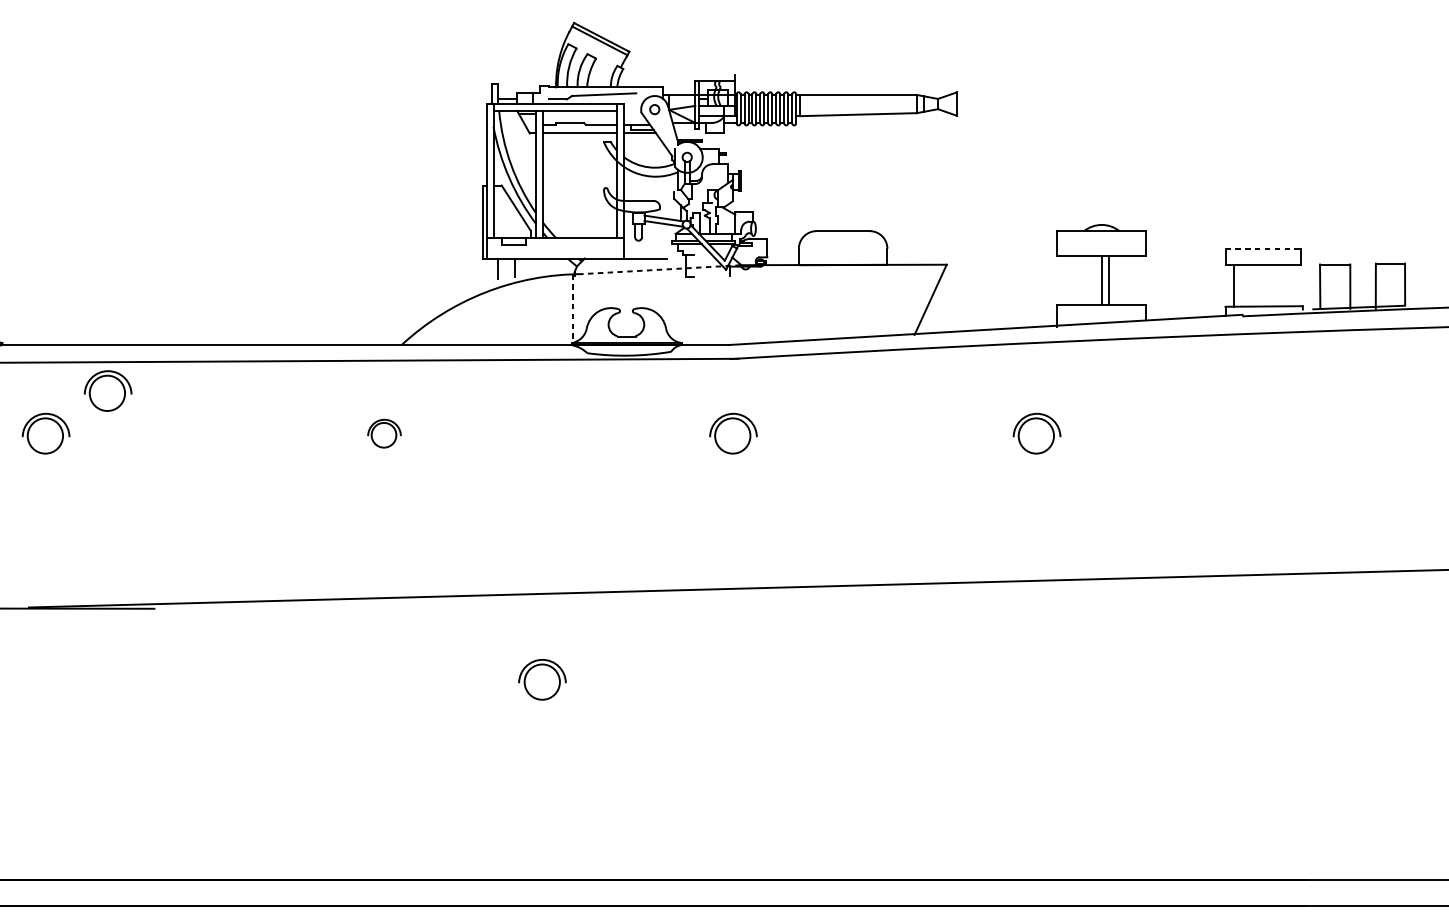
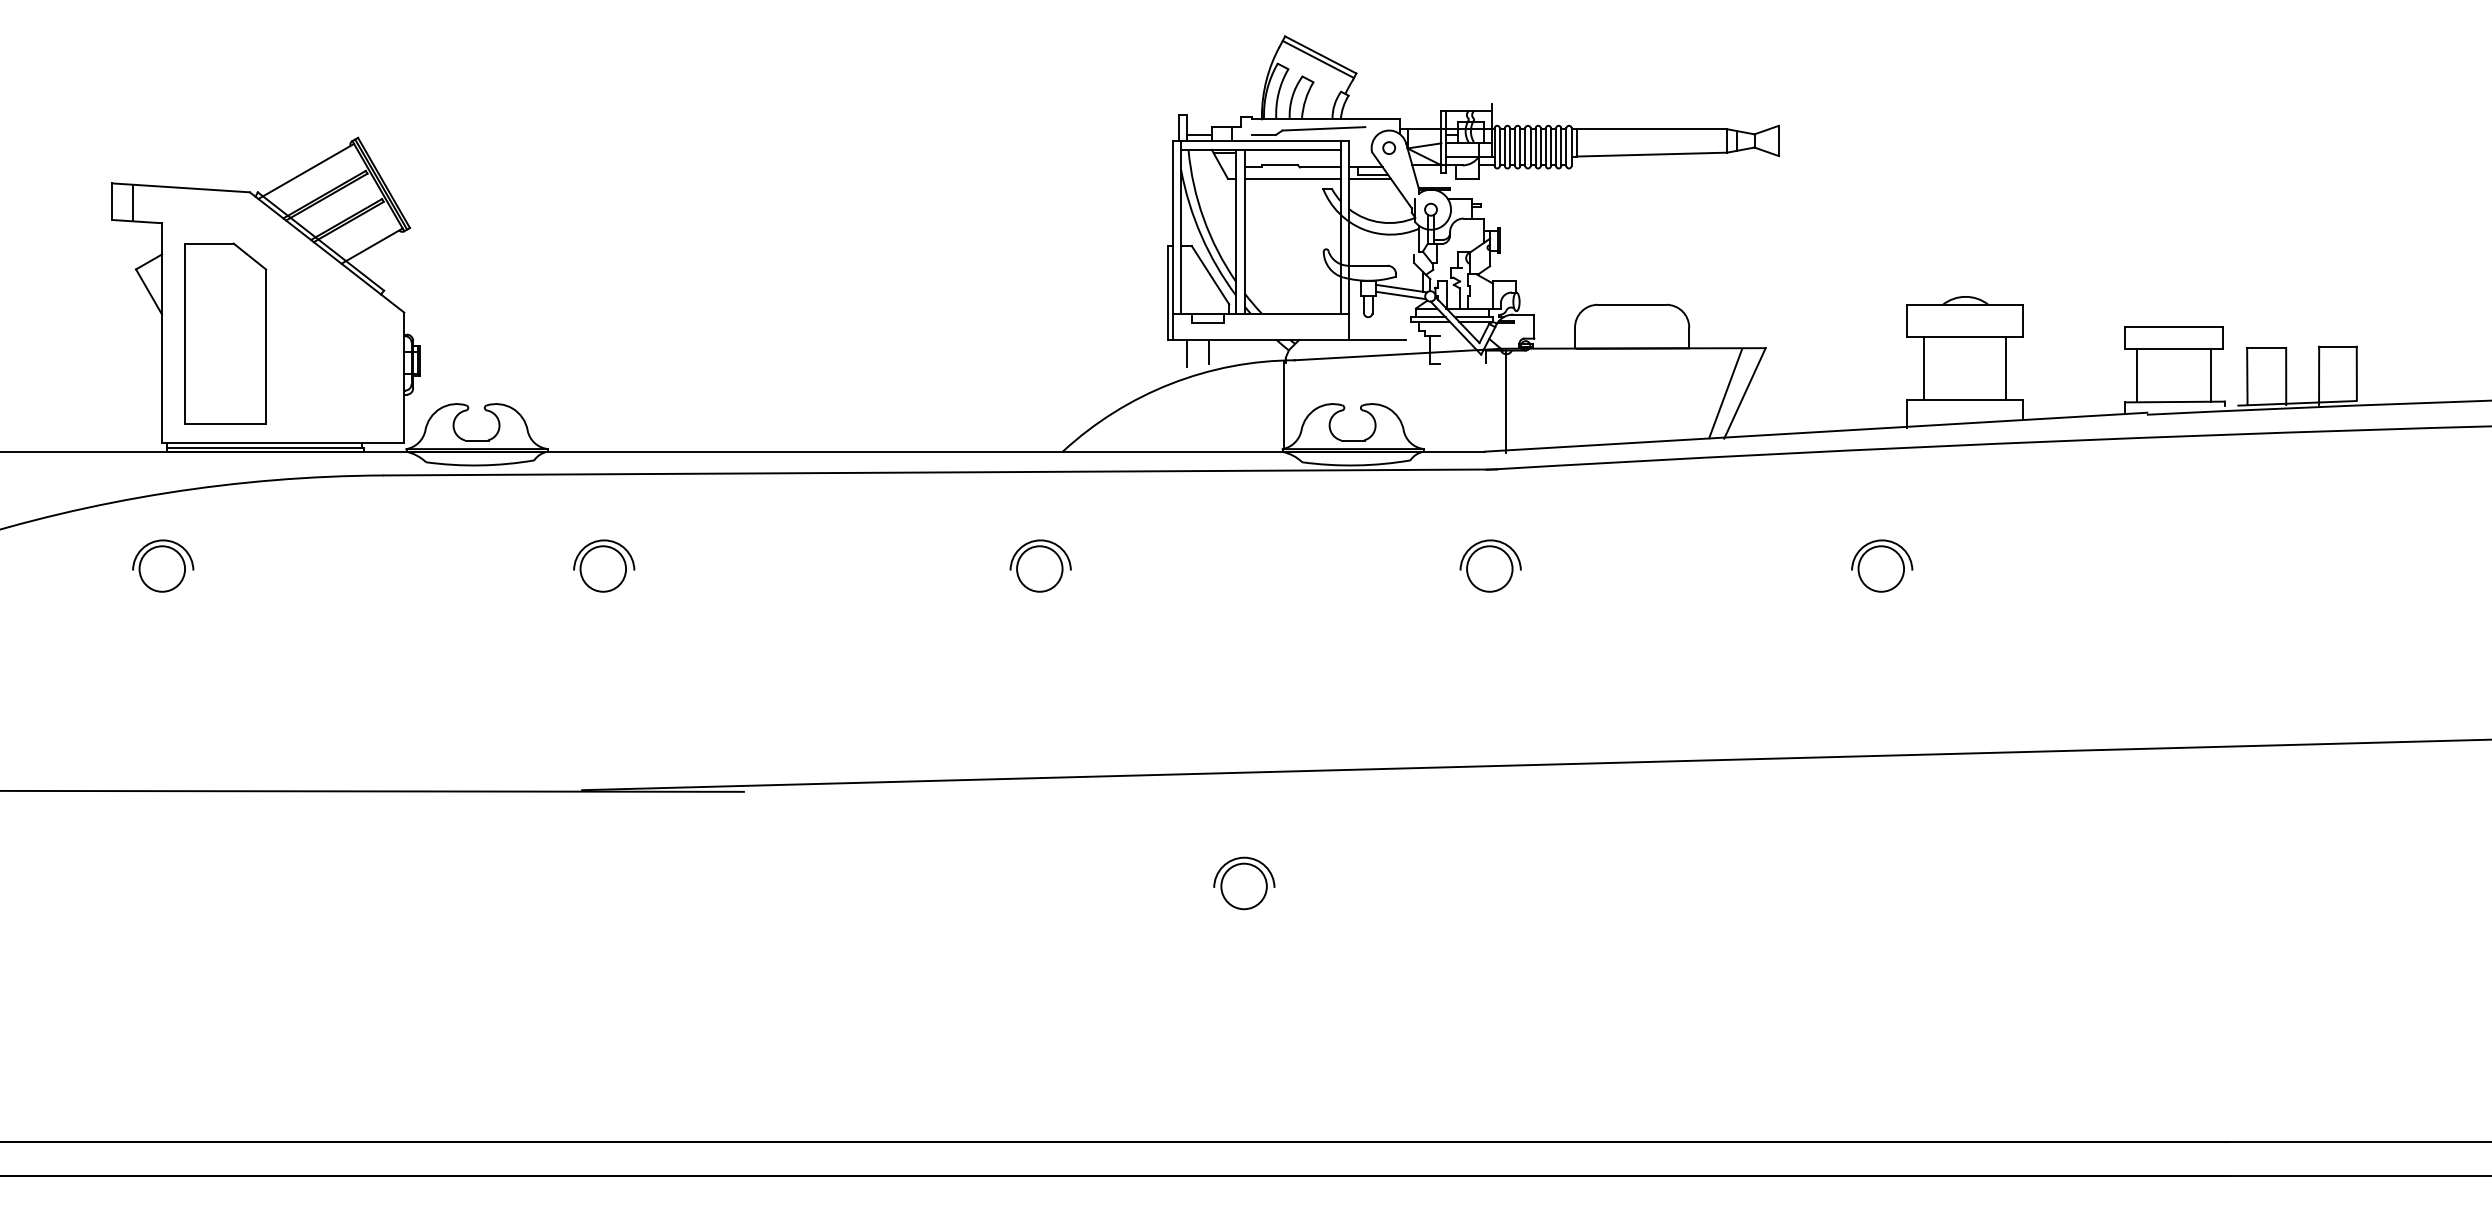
line: (1262, 248) -> (2173, 327), dashed -> solid
line: (660, 269) -> (1396, 354), dashed -> solid
line: (1102, 280) -> (2006, 368), moved
line: (1109, 280) -> (1924, 368), moved
line: (1292, 285) -> (2211, 374), added
line: (915, 299) -> (1725, 393), added
line: (744, 305) -> (1505, 400), added
line: (572, 309) -> (1283, 405), dashed -> solid
part: (108, 390) -> (684, 510), removed
part: (384, 433) -> (1040, 565), size x1.43

